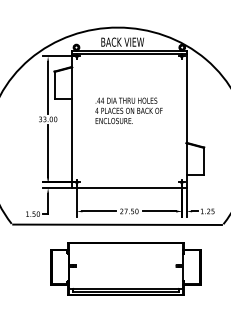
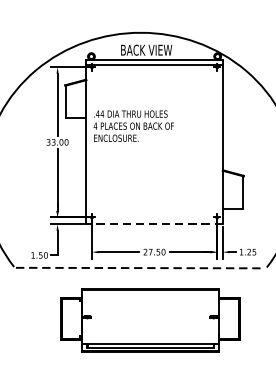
text: (128, 110) -> (133, 125), moved
line: (128, 188) -> (153, 224), solid -> dashed
line: (118, 224) -> (141, 267), solid -> dashed

